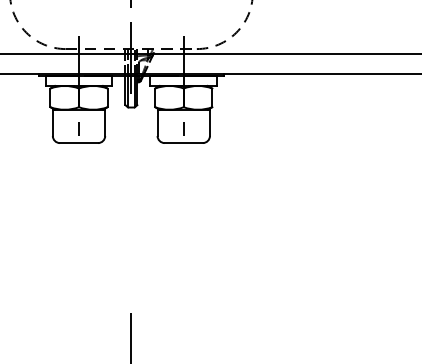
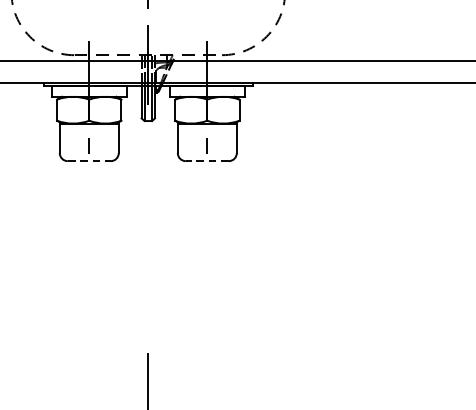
line: (79, 143) -> (89, 161), solid -> dashed
line: (183, 143) -> (207, 161), solid -> dashed

